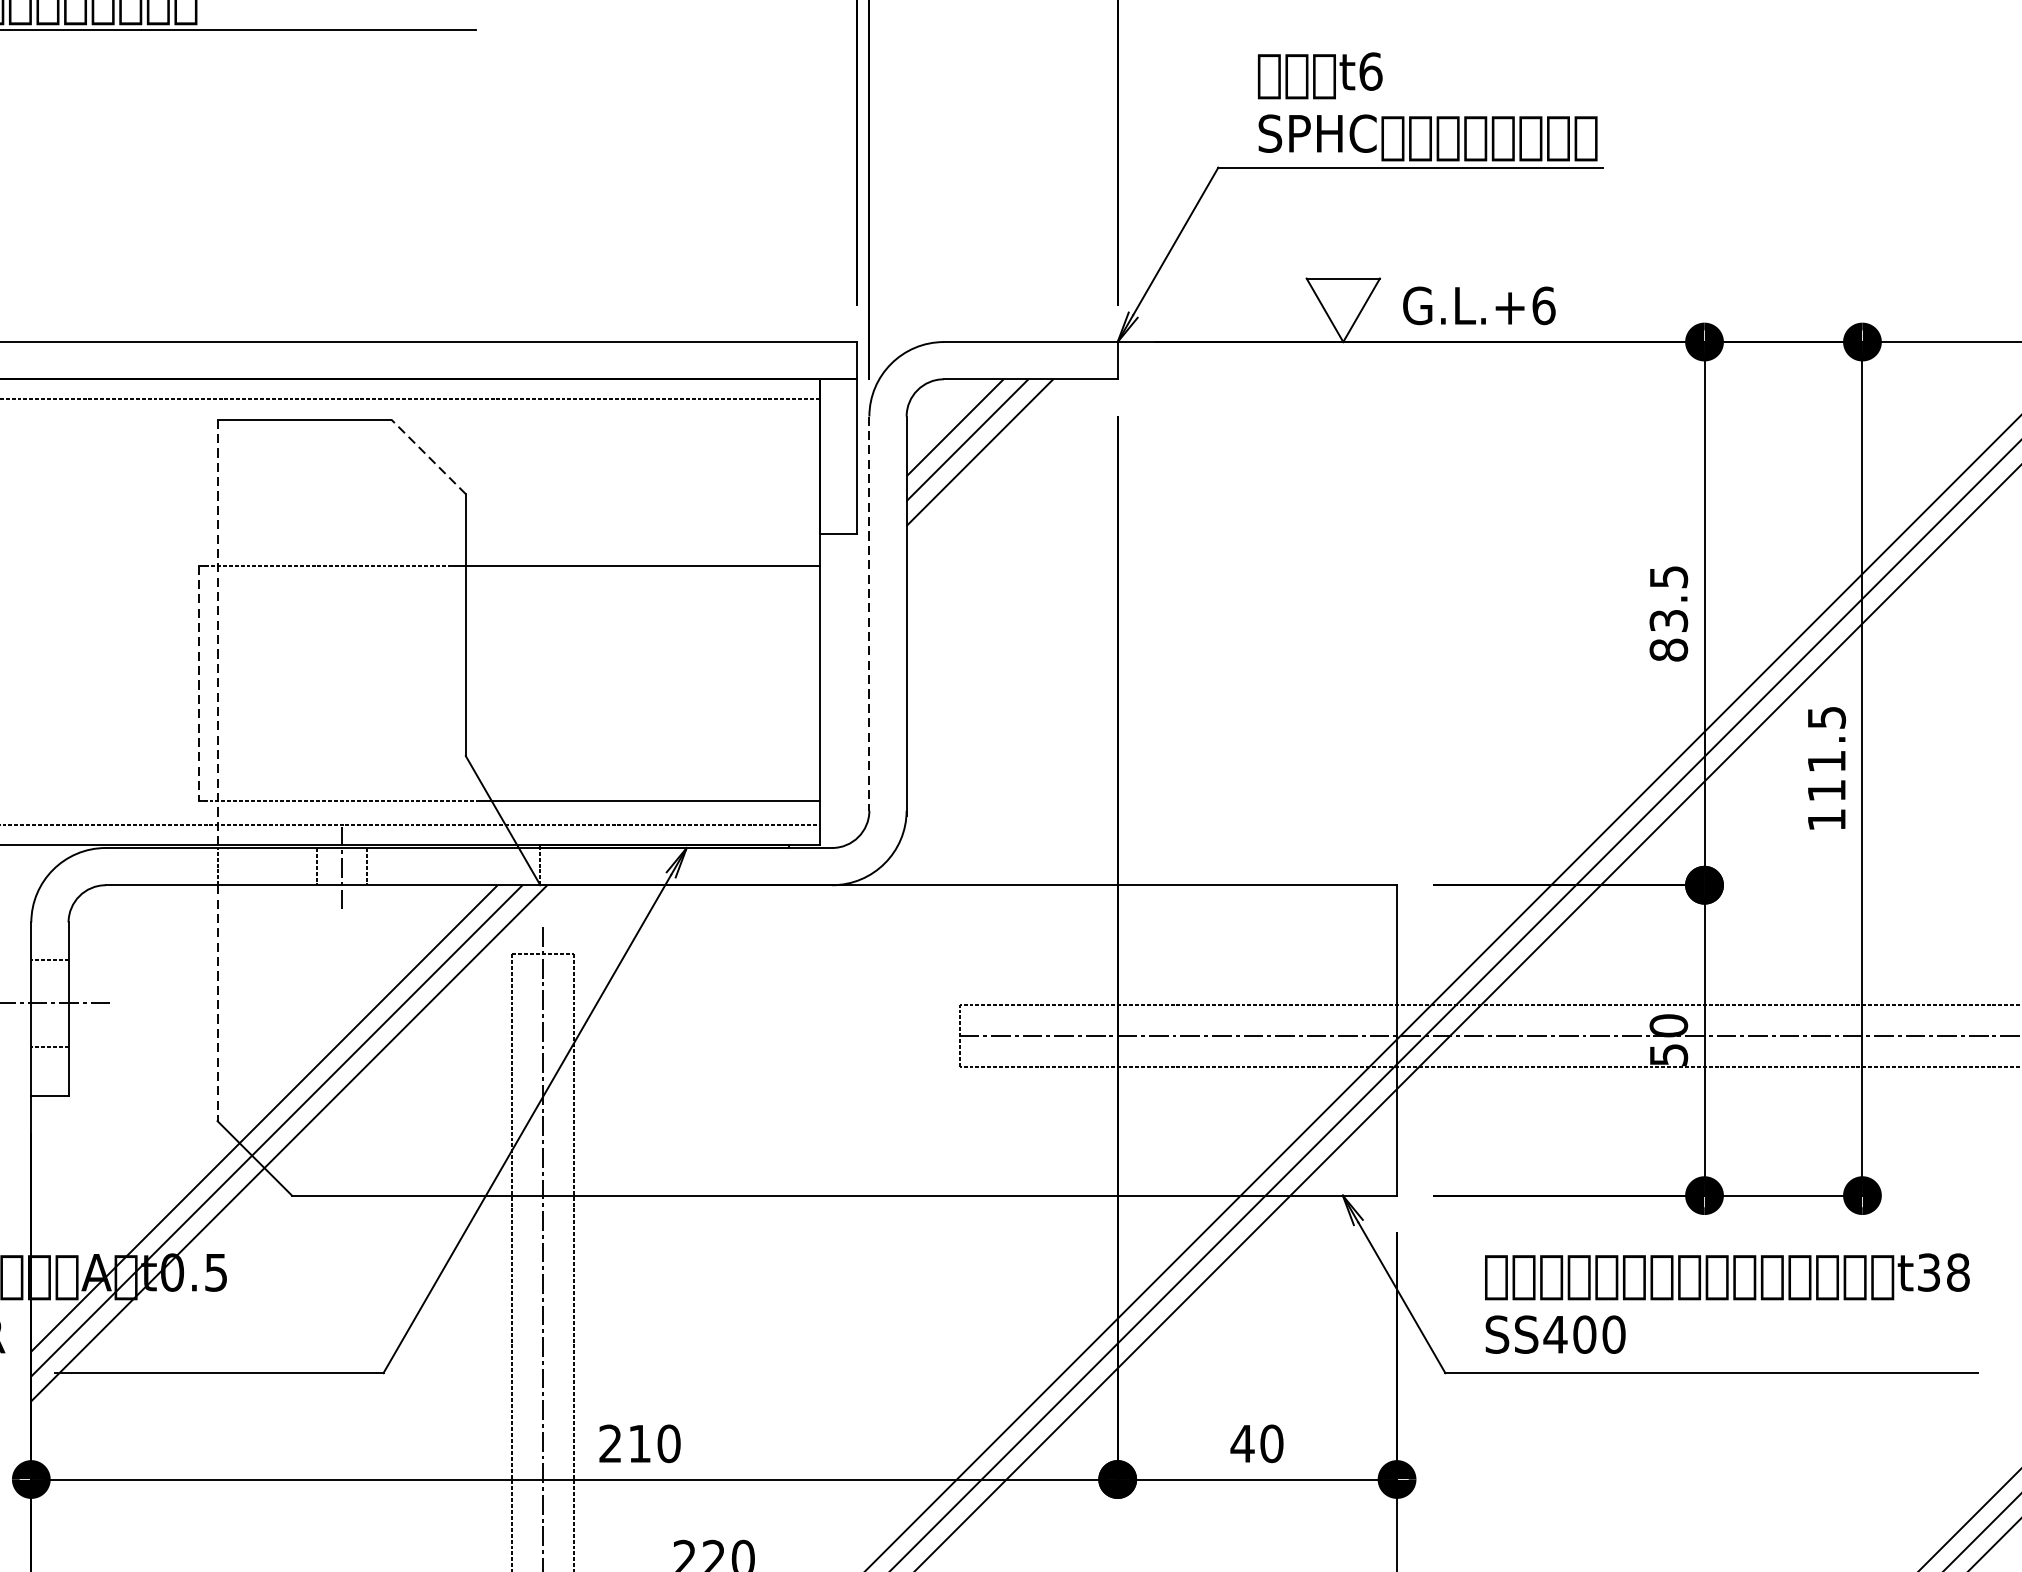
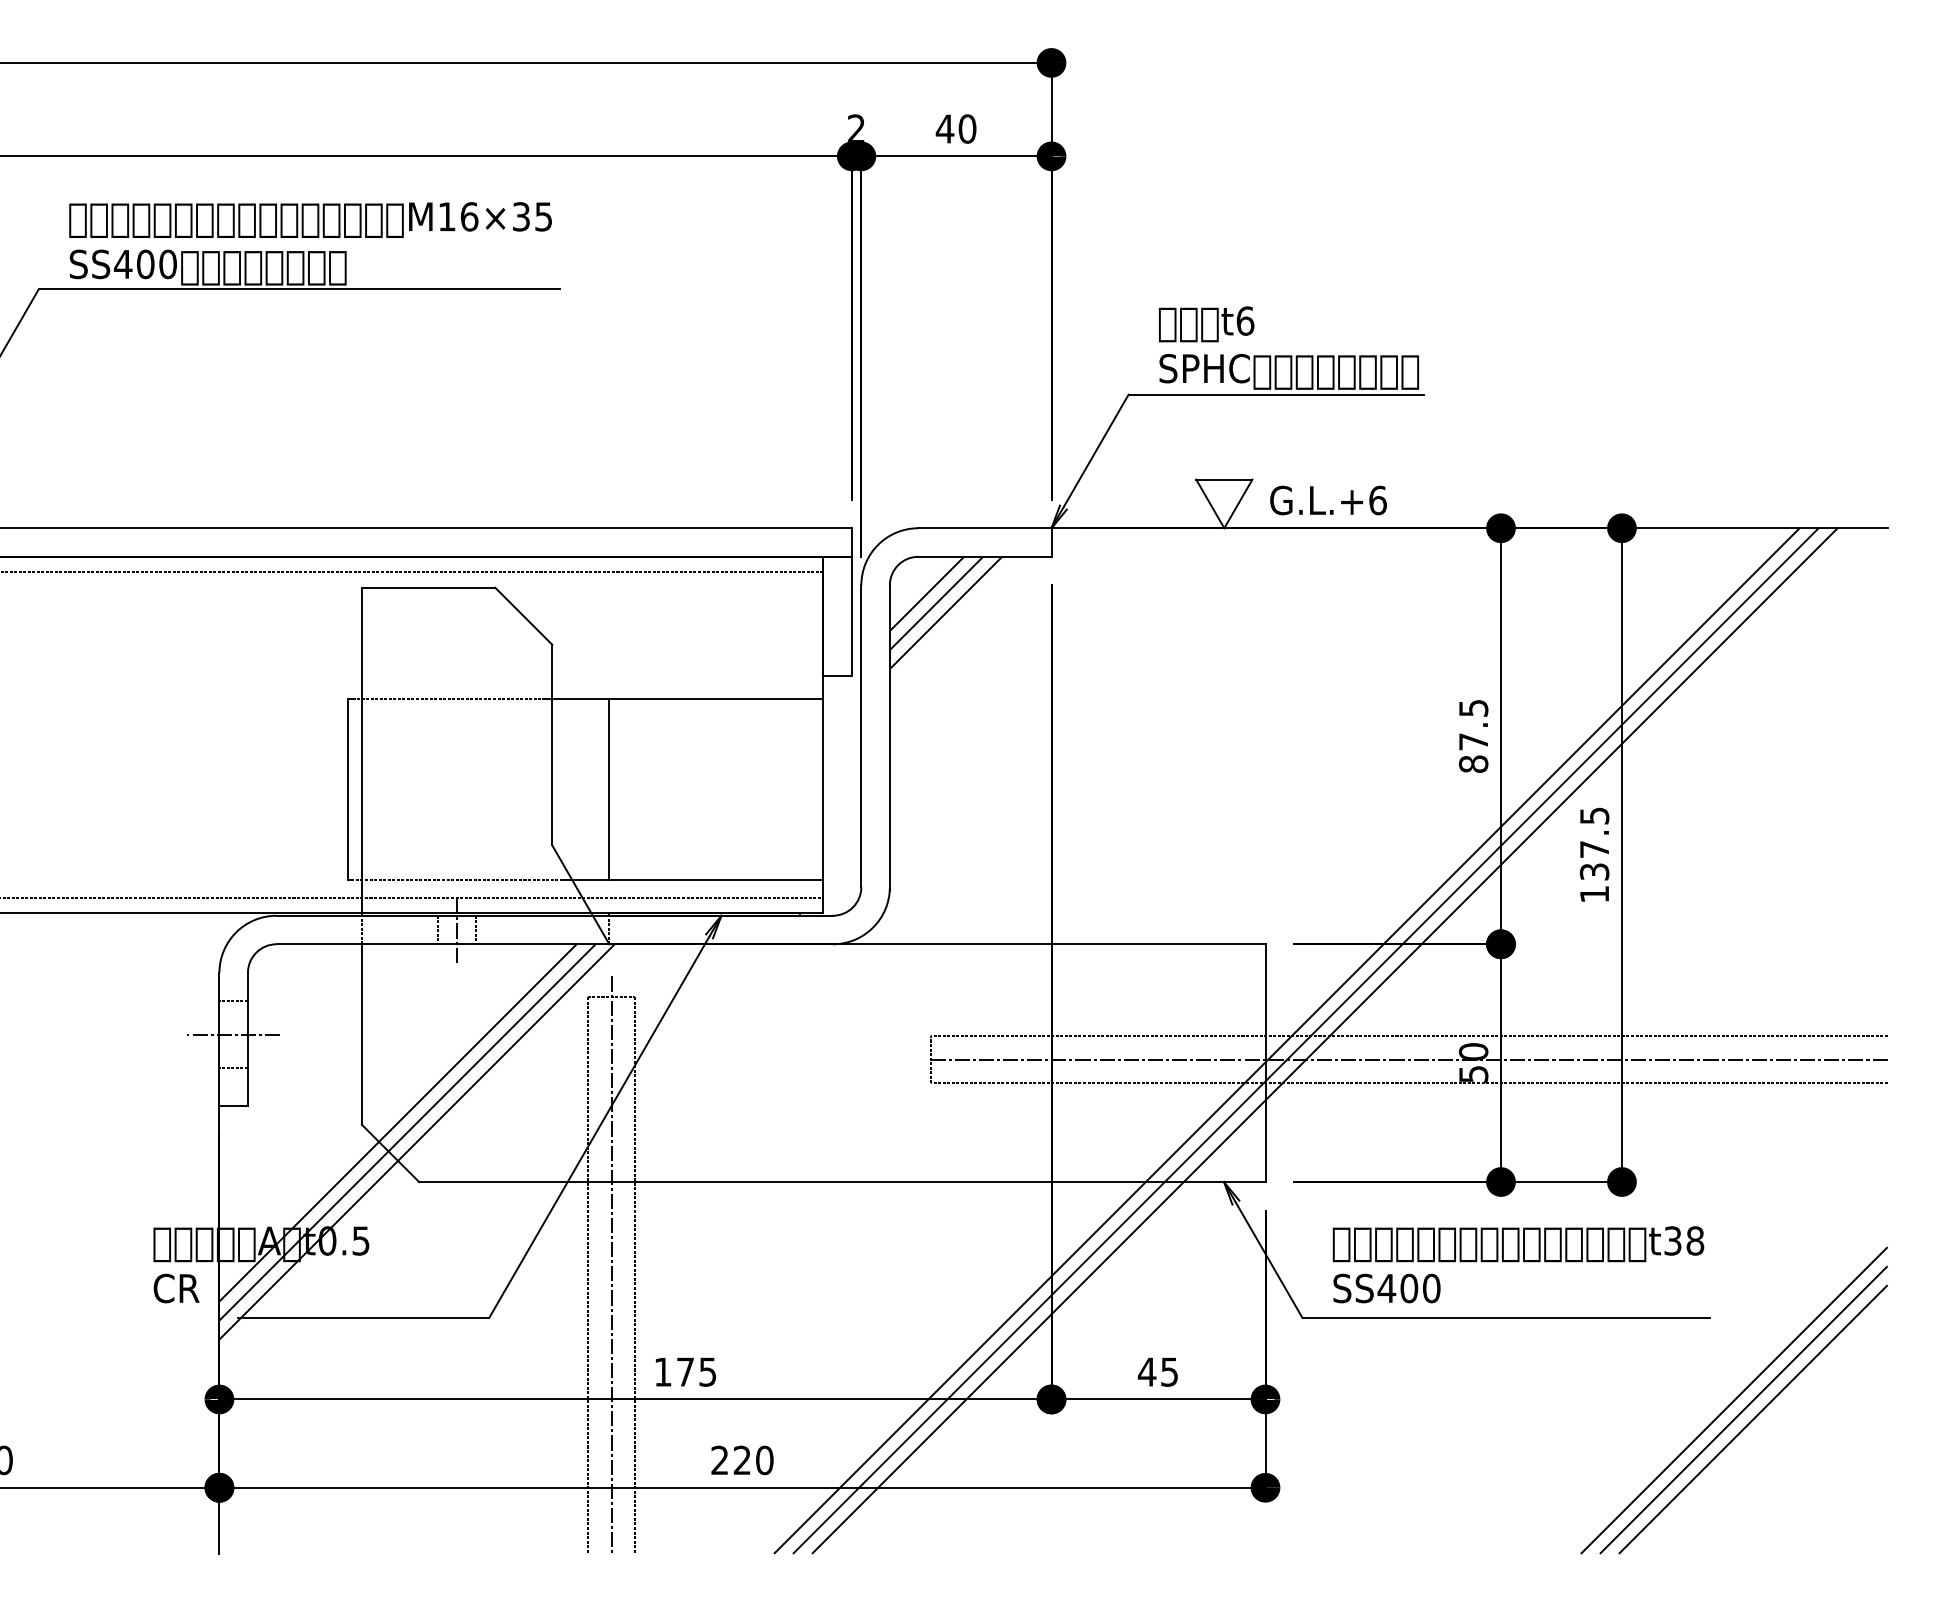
line: (428, 455) -> (523, 615), dashed -> solid
line: (869, 613) -> (861, 736), dashed -> solid
text: (1668, 620) -> (1473, 741), 83.5 -> 87.5
line: (218, 634) -> (362, 752), dashed -> solid
line: (540, 683) -> (609, 789), added
line: (198, 684) -> (347, 790), dashed -> solid
text: (1826, 775) -> (1594, 860), 111.5 -> 137.5
line: (218, 1004) -> (362, 1035), dashed -> solid
text: (639, 1443) -> (685, 1371), 210 -> 175
text: (1271, 1443) -> (1169, 1371), 40 -> 45

